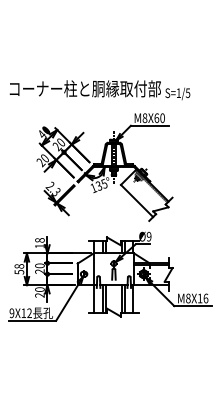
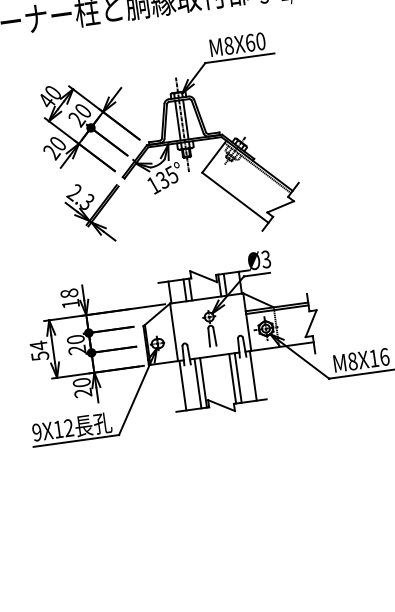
text: (148, 236) -> (265, 259), Ø9 -> Ø3
text: (19, 265) -> (38, 344), 58 -> 54

